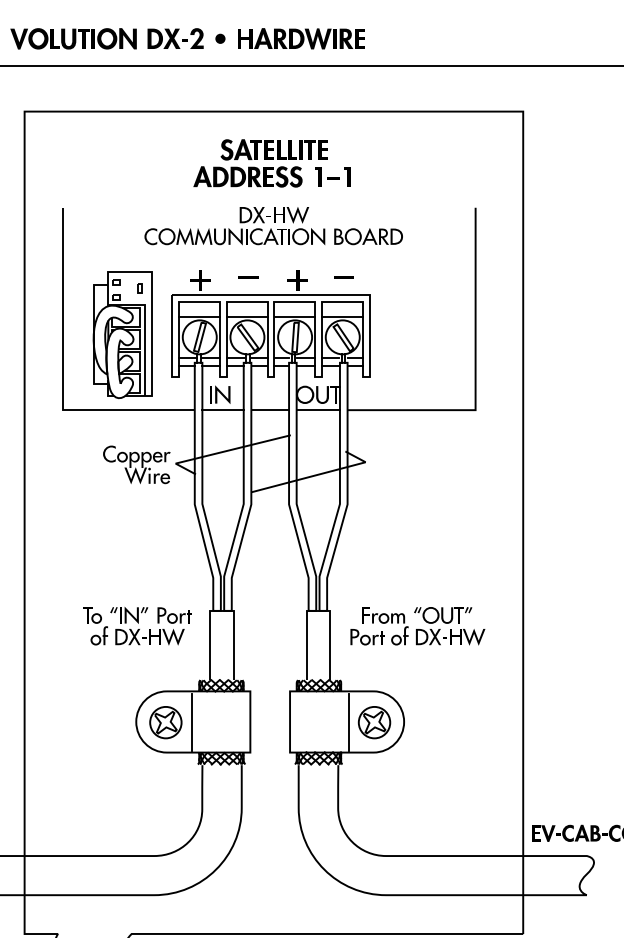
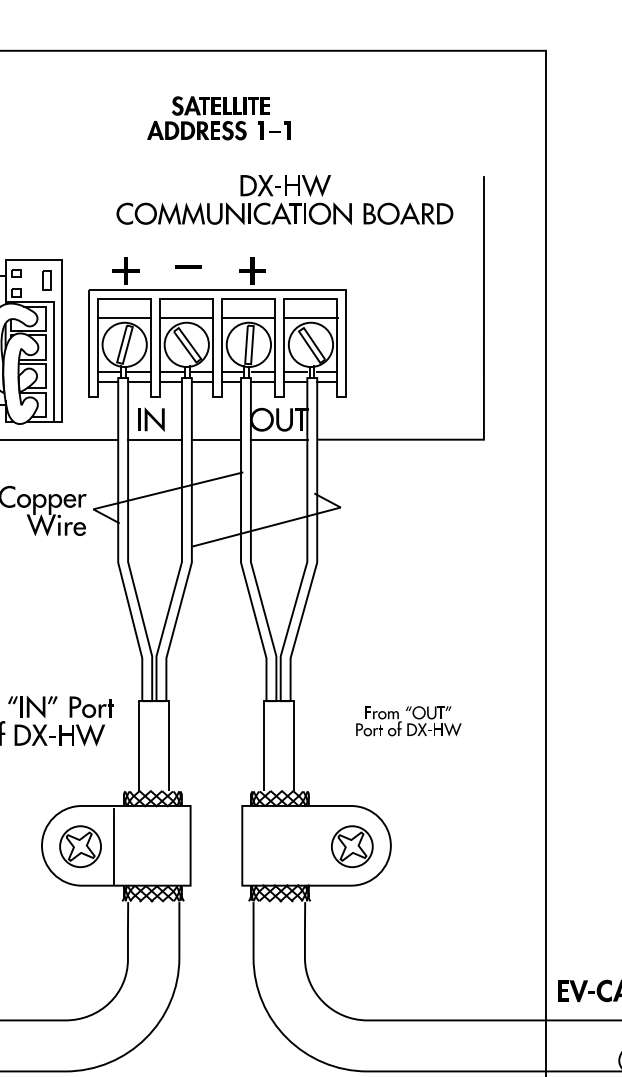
part: (271, 163) -> (218, 118), size x0.7
part: (273, 226) -> (284, 200), moved
fill: (343, 277) -> (311, 266), removed
part: (139, 288) -> (46, 281), size x1.6
part: (417, 626) -> (408, 721), size x0.6
line: (348, 722) -> (318, 846), removed

